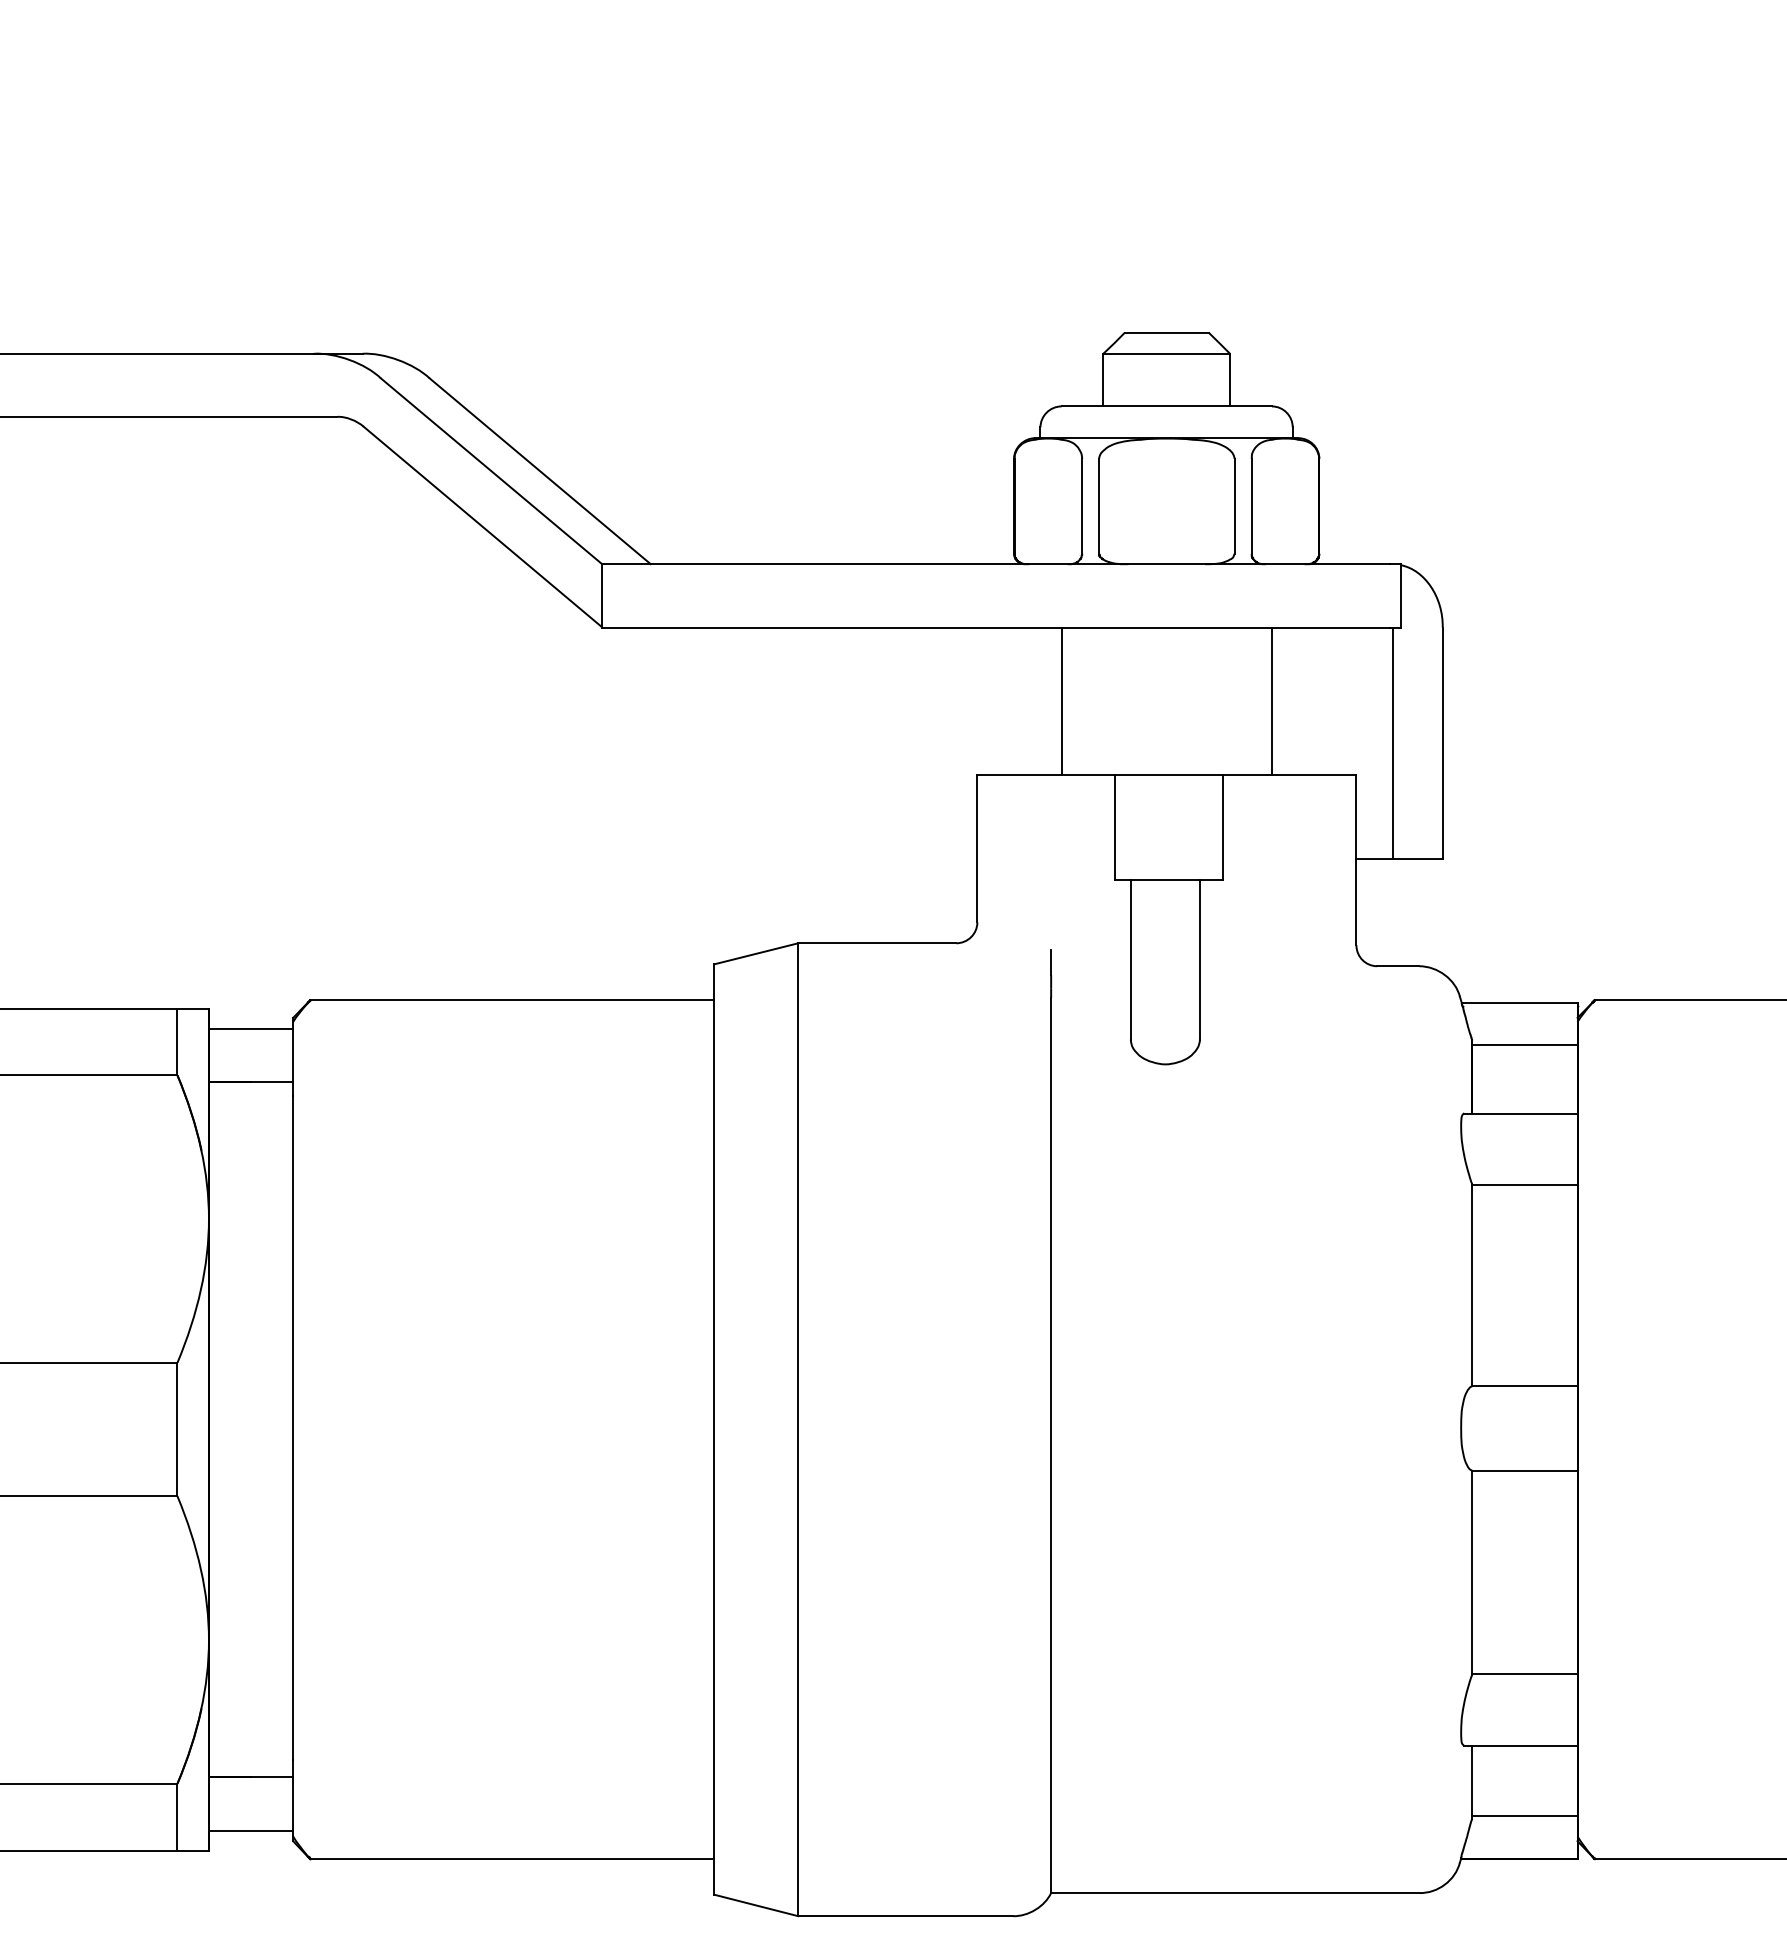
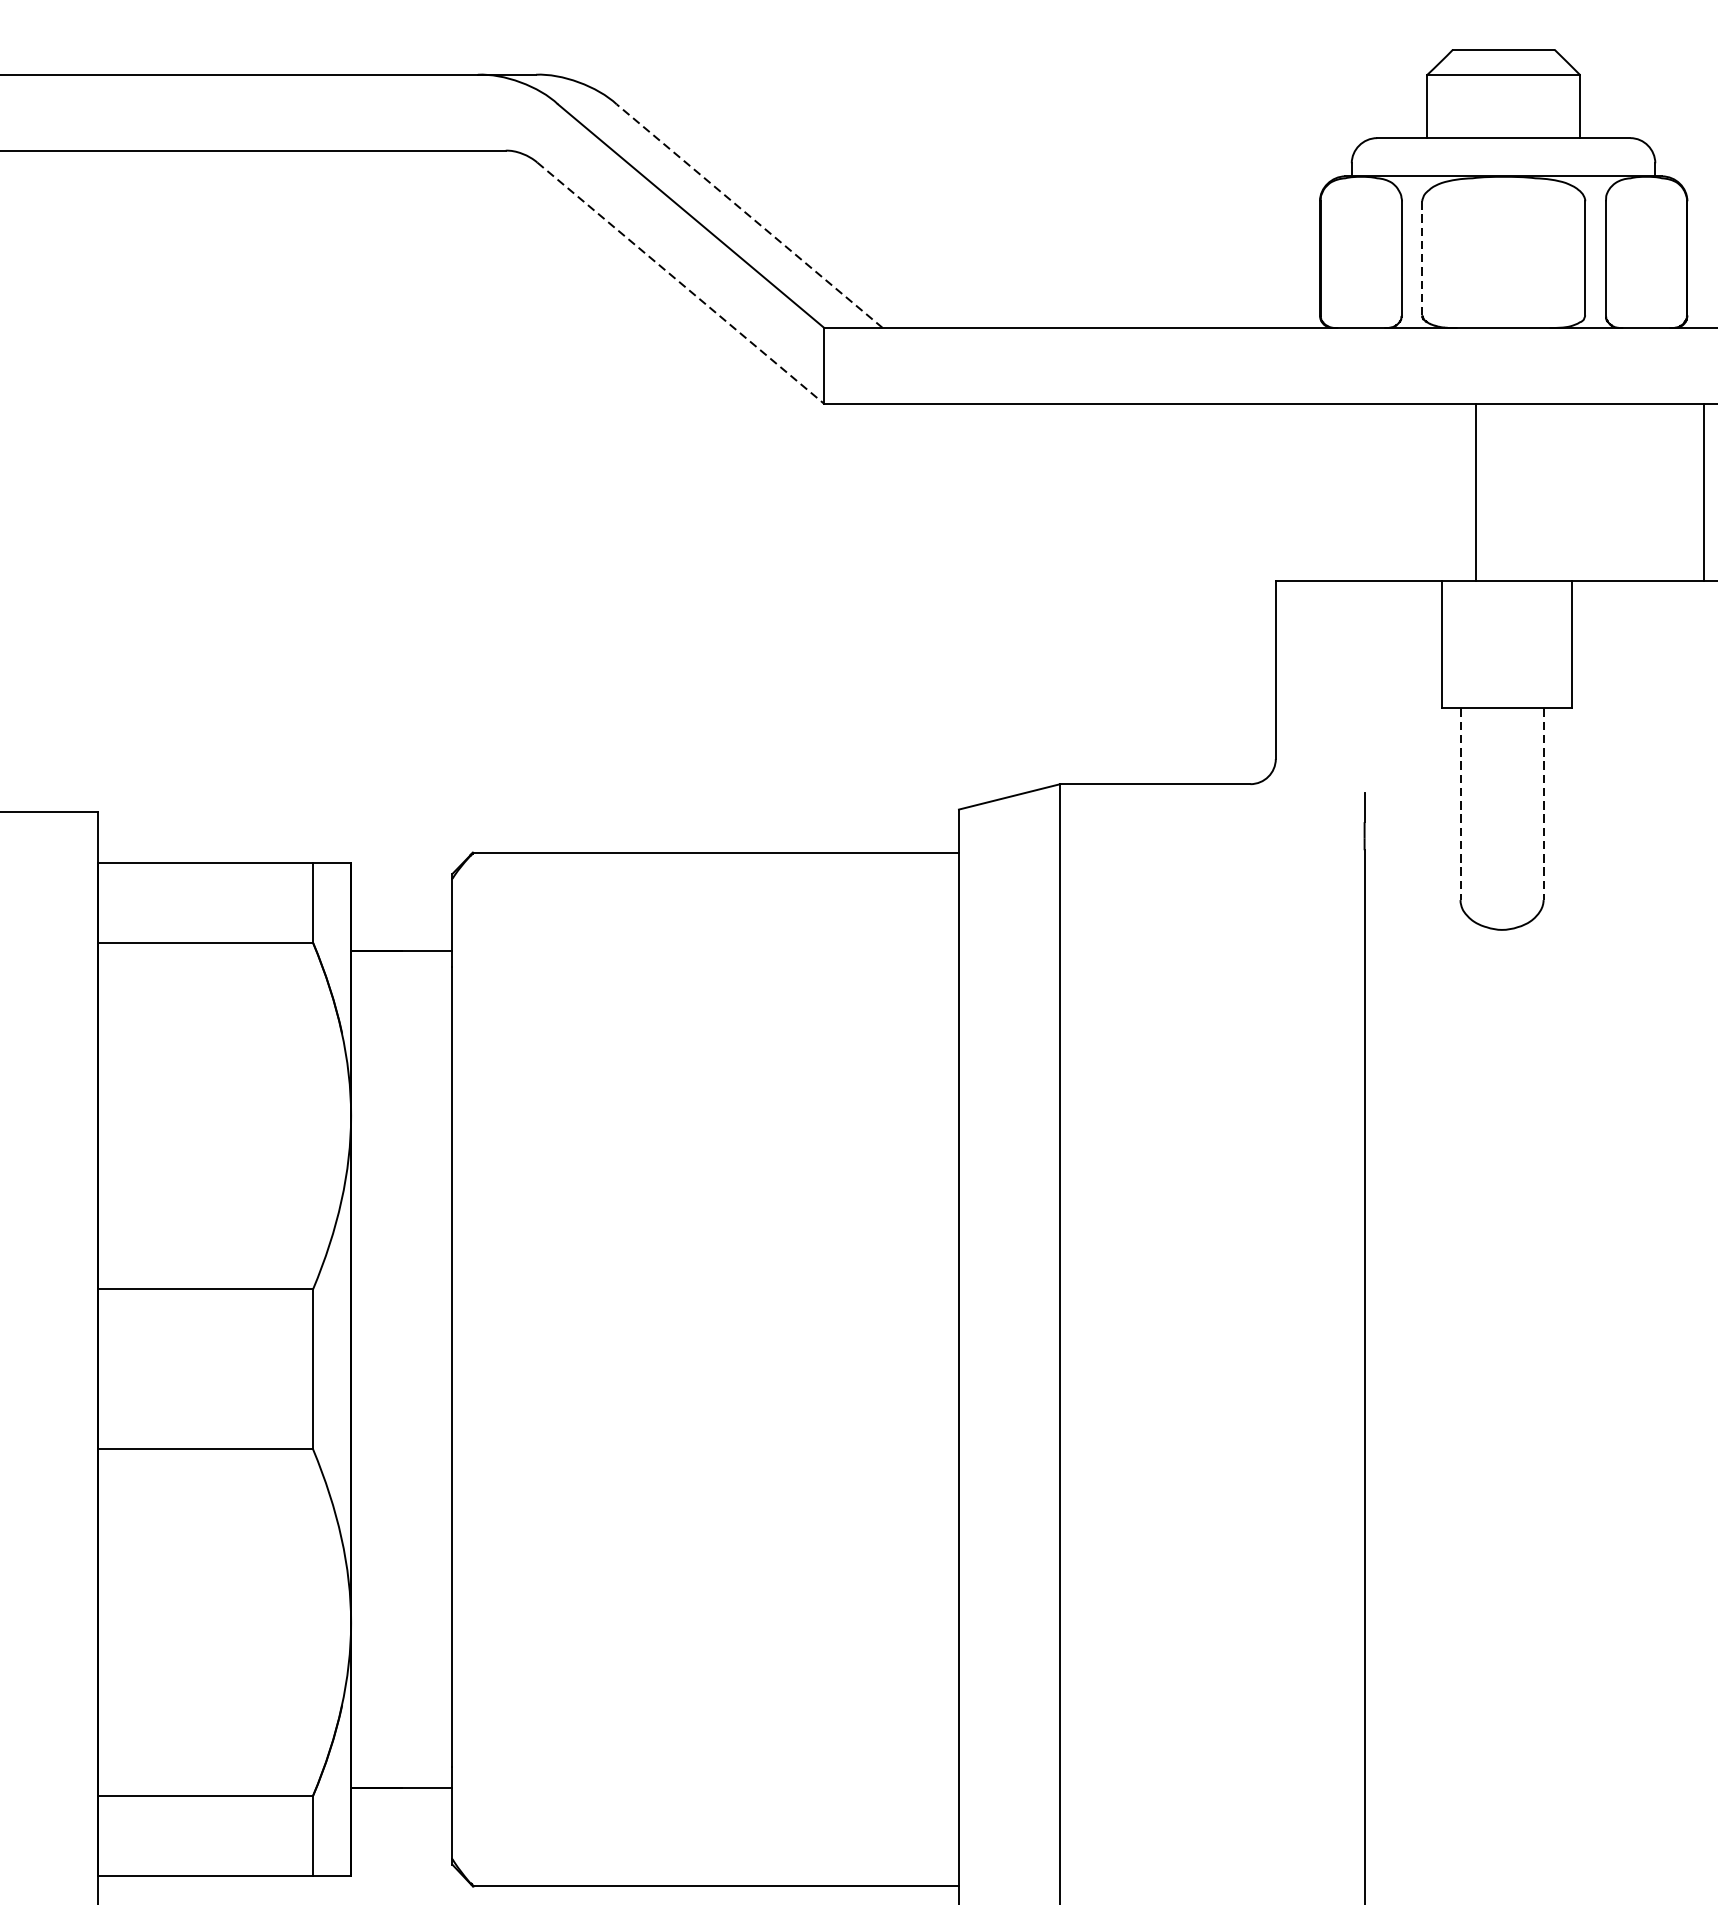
line: (539, 470) -> (748, 215), solid -> dashed
line: (1099, 505) -> (1422, 257), solid -> dashed
line: (482, 527) -> (680, 283), solid -> dashed
line: (1061, 700) -> (1475, 492), moved
line: (1272, 700) -> (1704, 492), moved
line: (1130, 959) -> (1460, 803), solid -> dashed
line: (1199, 959) -> (1543, 803), solid -> dashed
line: (250, 1028) -> (401, 886), removed
line: (250, 1830) -> (401, 1851), removed

